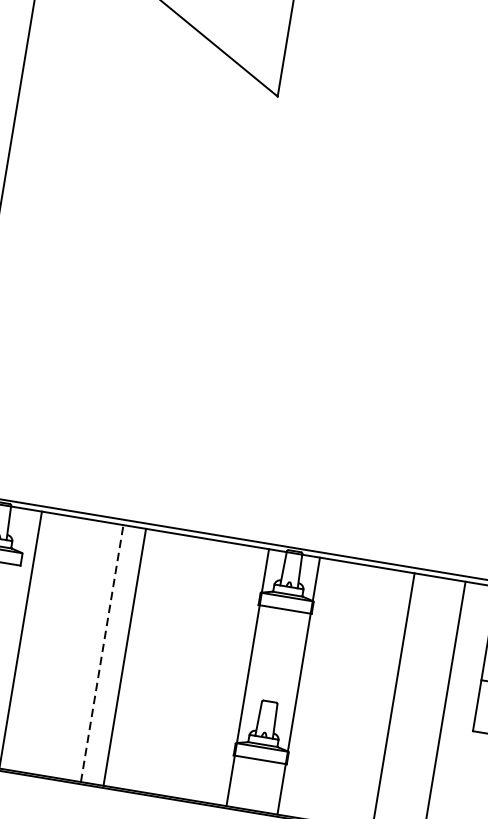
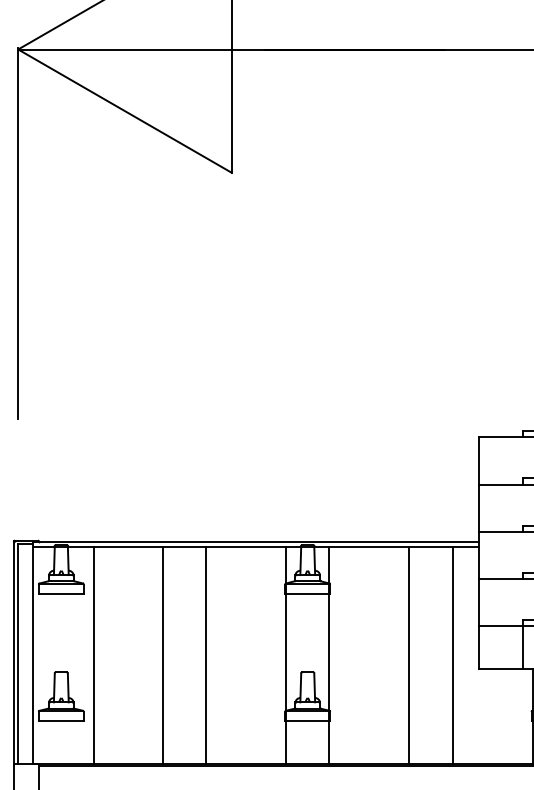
line: (101, 653) -> (162, 655), dashed -> solid
line: (125, 657) -> (206, 655), moved

